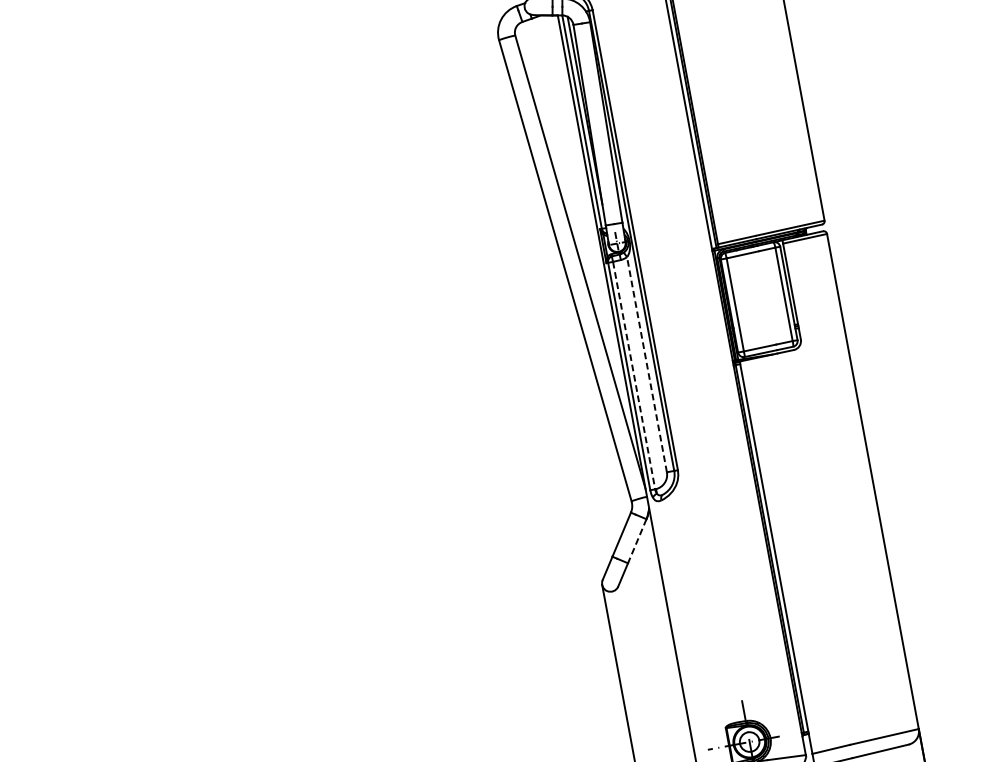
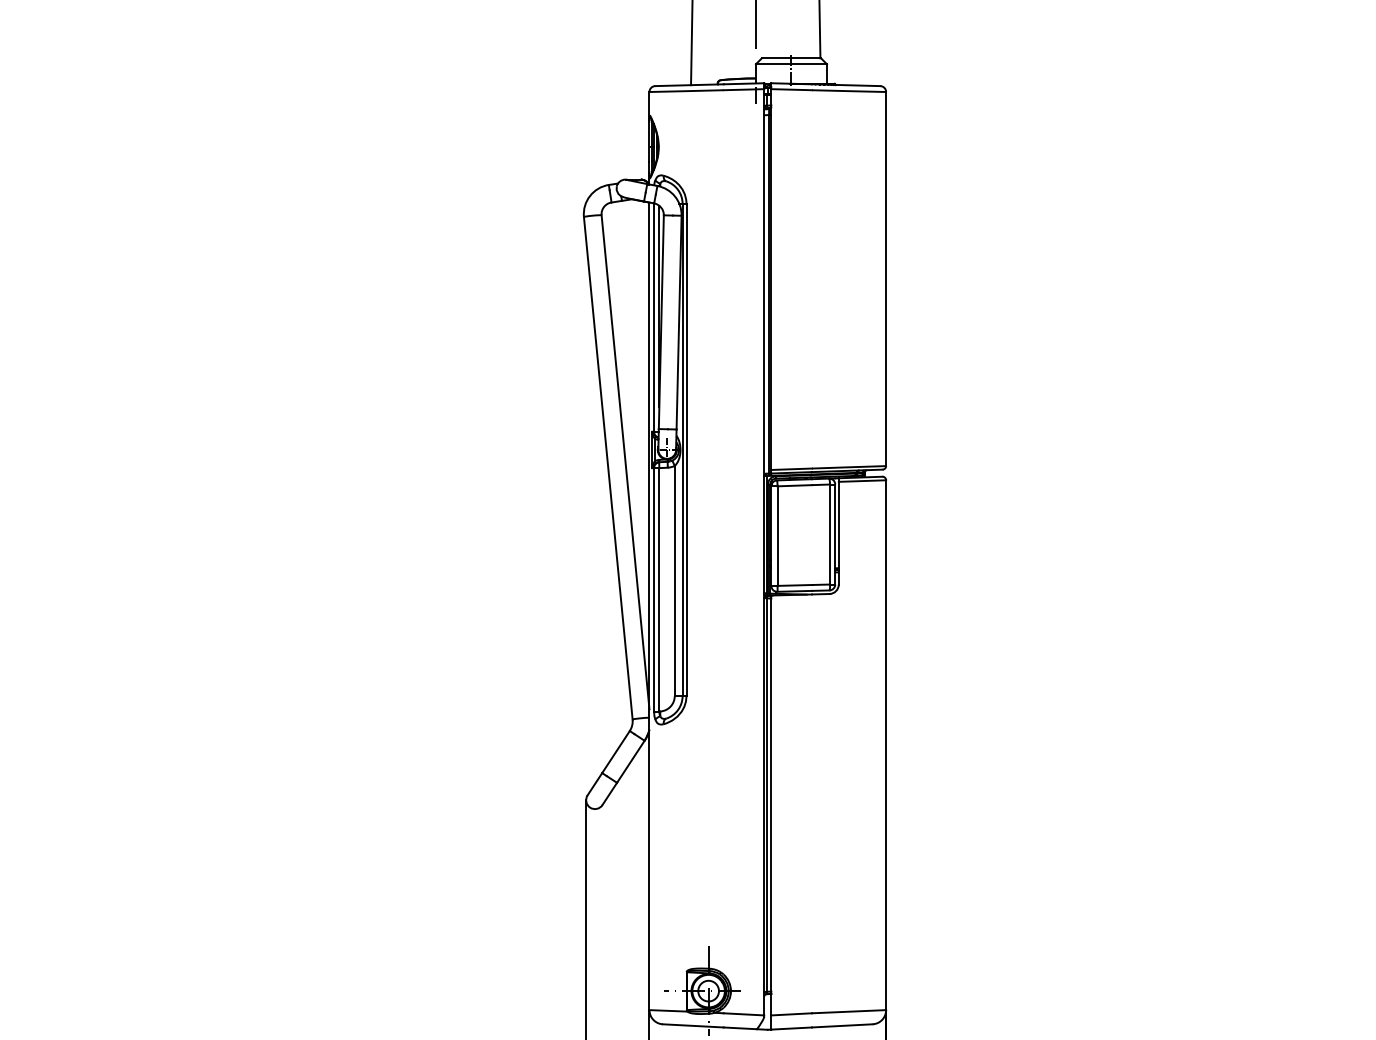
line: (646, 364) -> (674, 580), dashed -> solid
line: (634, 375) -> (659, 589), dashed -> solid
line: (637, 541) -> (630, 762), dashed -> solid

